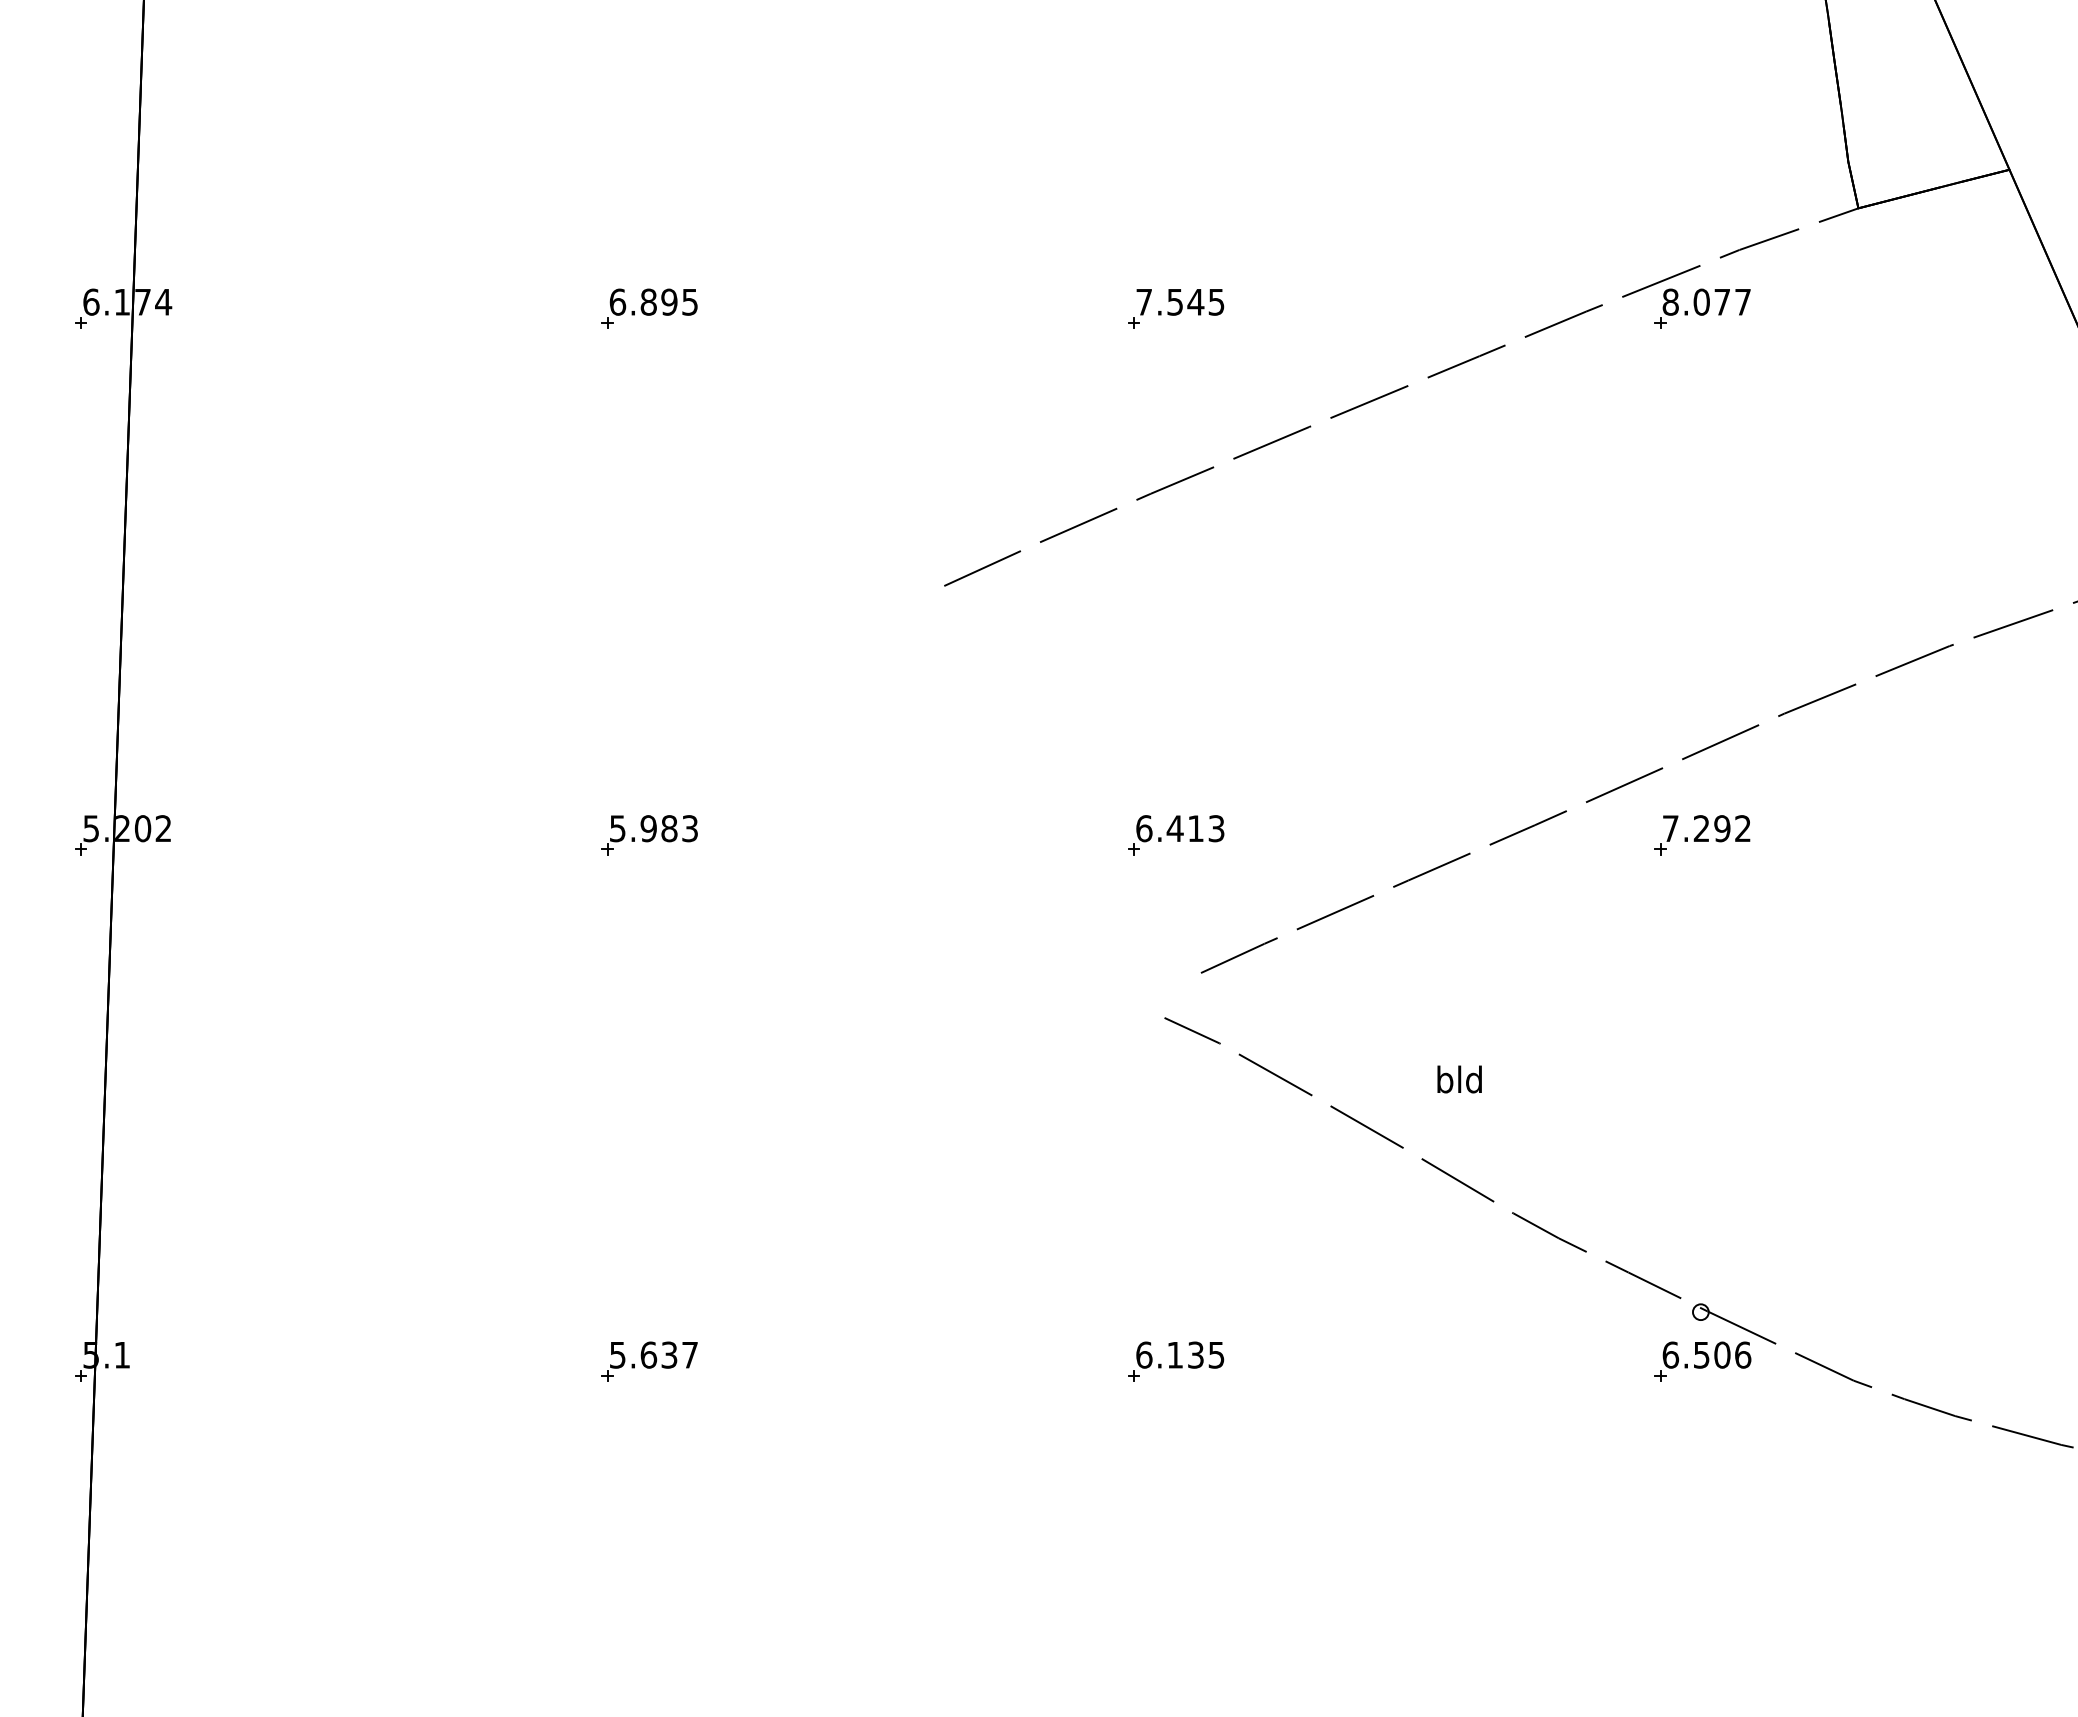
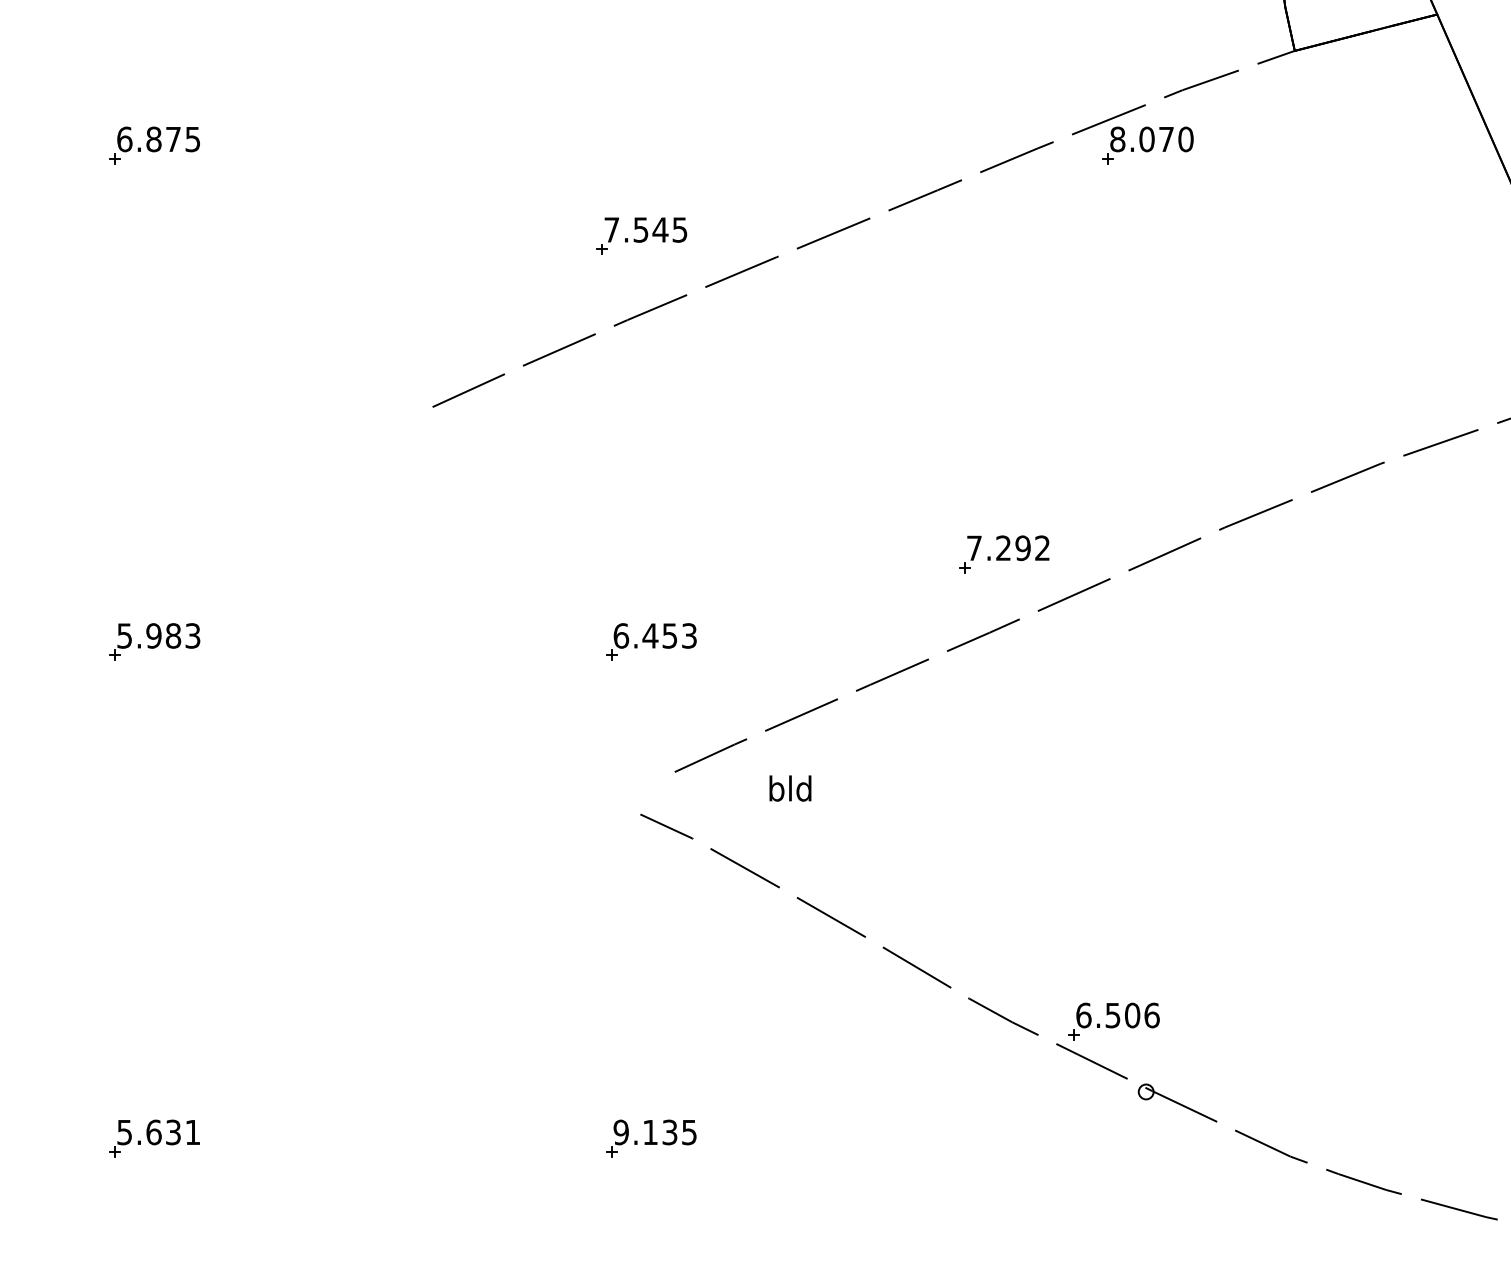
text: (669, 301) -> (173, 138), 6.895 -> 6.875
text: (1743, 301) -> (1186, 138), 8.077 -> 8.070
part: (1176, 308) -> (642, 235), moved
text: (1195, 828) -> (669, 635), 6.413 -> 6.453
part: (1702, 835) -> (1004, 554), moved
text: (1459, 1079) -> (790, 788), moved
text: (1144, 1354) -> (621, 1131), 6.135 -> 9.135
text: (689, 1355) -> (192, 1132), 5.637 -> 5.631
part: (1702, 1361) -> (1113, 1021), moved

